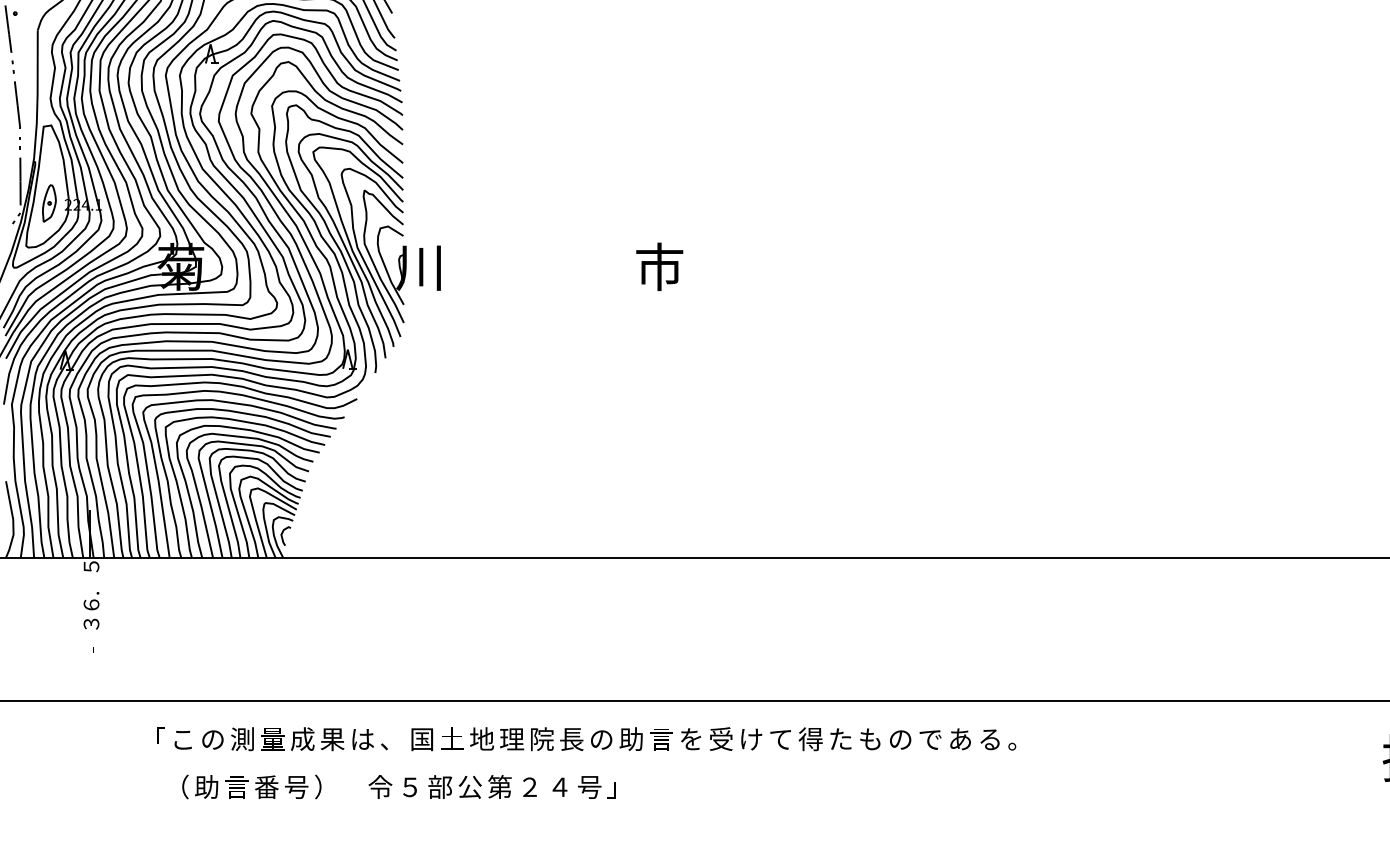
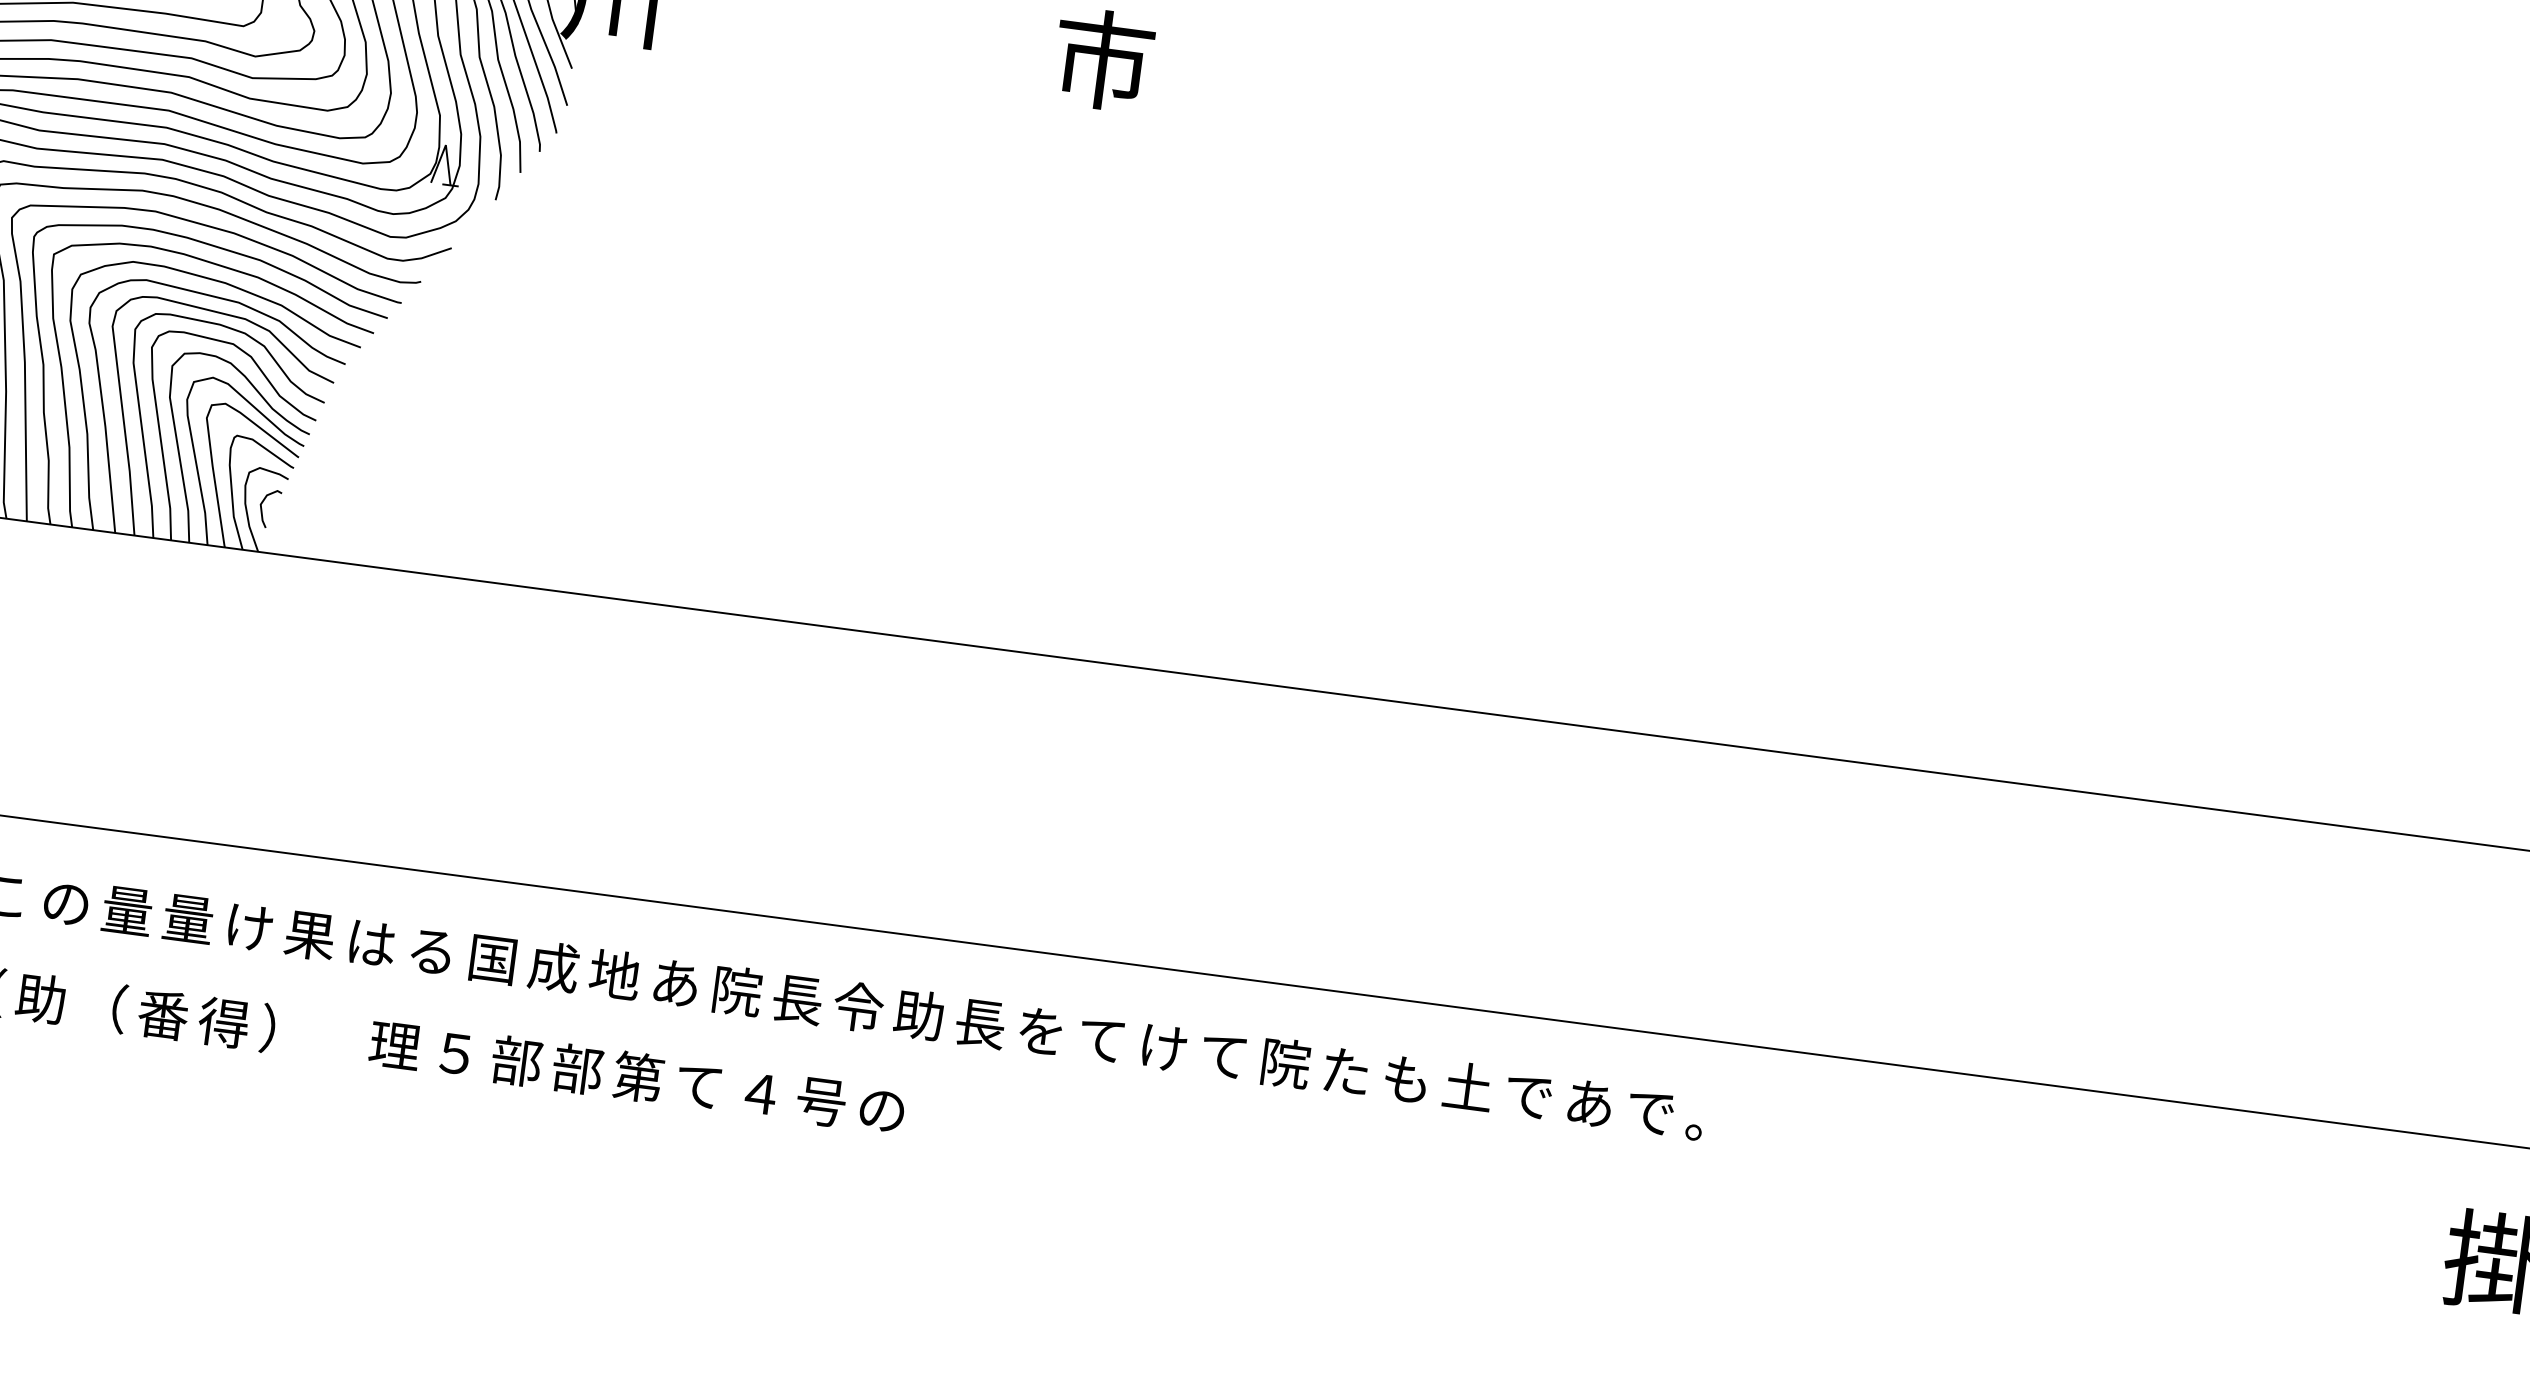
text: (720, 738) -> (1101, 1037), 受 -> て
text: (900, 738) -> (1467, 1085), の -> 土
text: (242, 739) -> (126, 911), 測 -> 量
text: (302, 739) -> (248, 927), 成 -> け
text: (391, 739) -> (430, 951), 、 -> る
text: (452, 739) -> (554, 967), 土 -> 成
text: (512, 739) -> (676, 983), 理 -> あ
text: (601, 739) -> (858, 1007), の -> 令
text: (661, 739) -> (980, 1023), 言 -> 長
text: (810, 739) -> (1284, 1063), 得 -> 院
text: (990, 739) -> (1651, 1112), る -> で
text: (236, 786) -> (101, 1005), 言 -> （
text: (296, 786) -> (223, 1021), 号 -> 得
text: (380, 786) -> (395, 1044), 令 -> 理
text: (469, 786) -> (576, 1068), 公 -> 部
text: (529, 787) -> (698, 1086), ２ -> て
text: (618, 788) -> (879, 1112), 」 -> の

